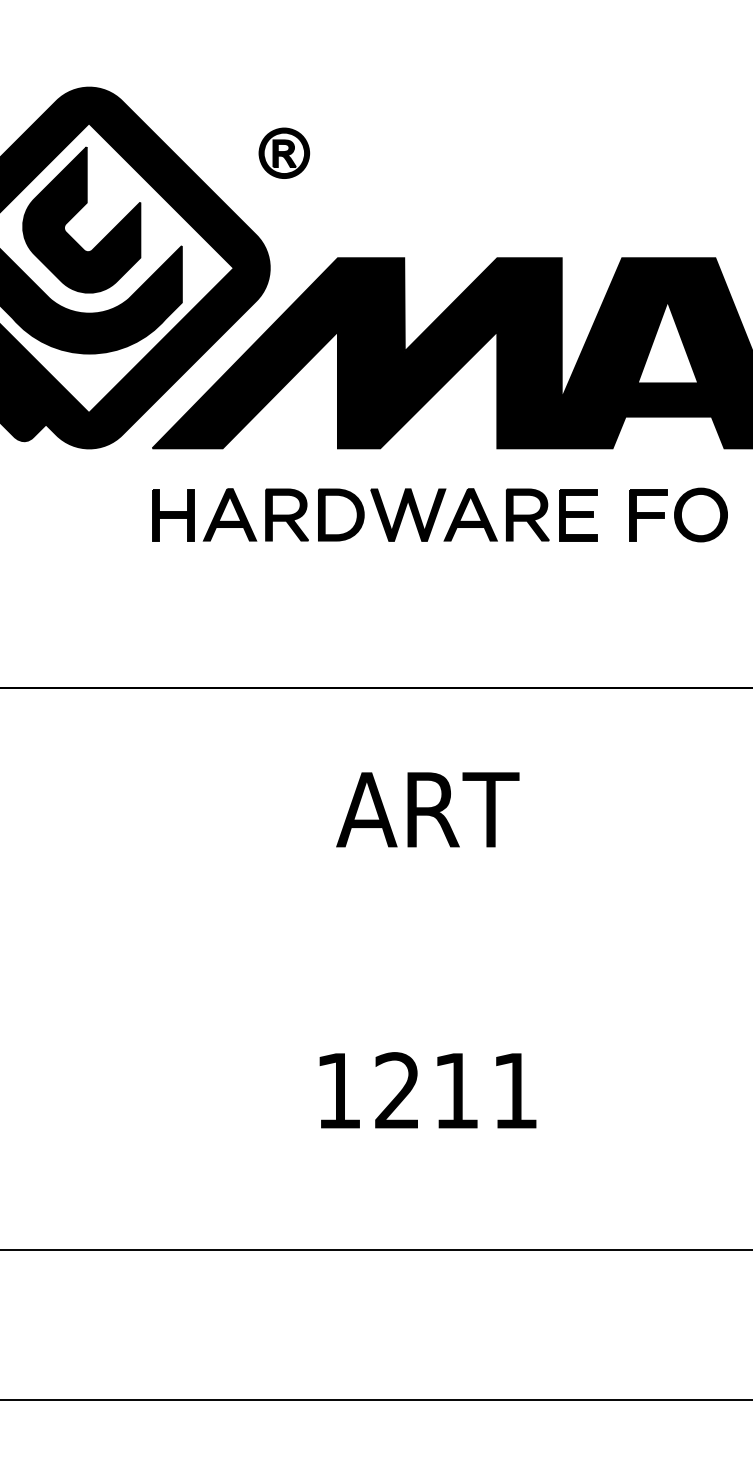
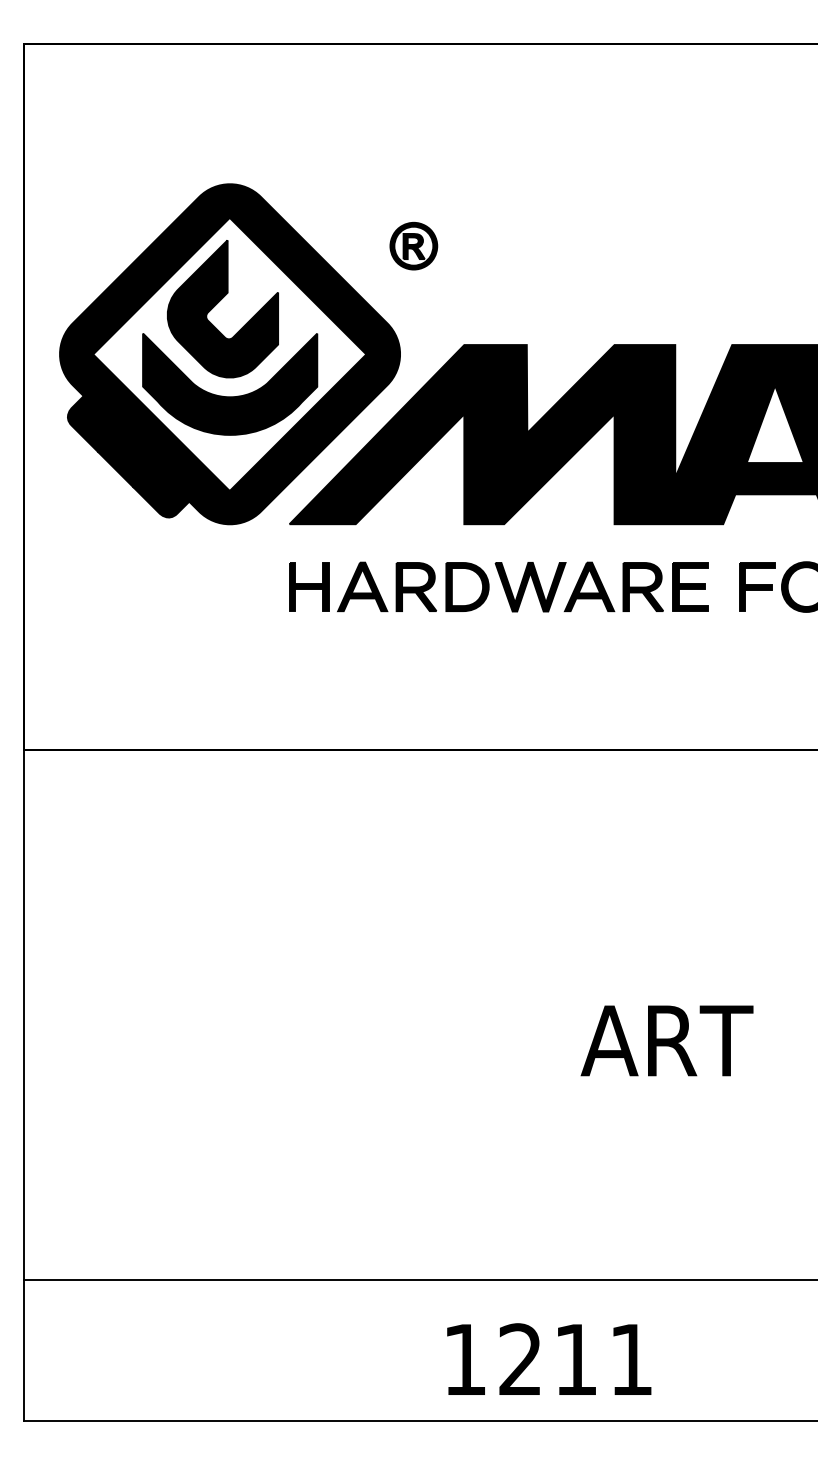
text: (427, 809) -> (666, 1040), moved
text: (428, 1089) -> (549, 1358), moved

